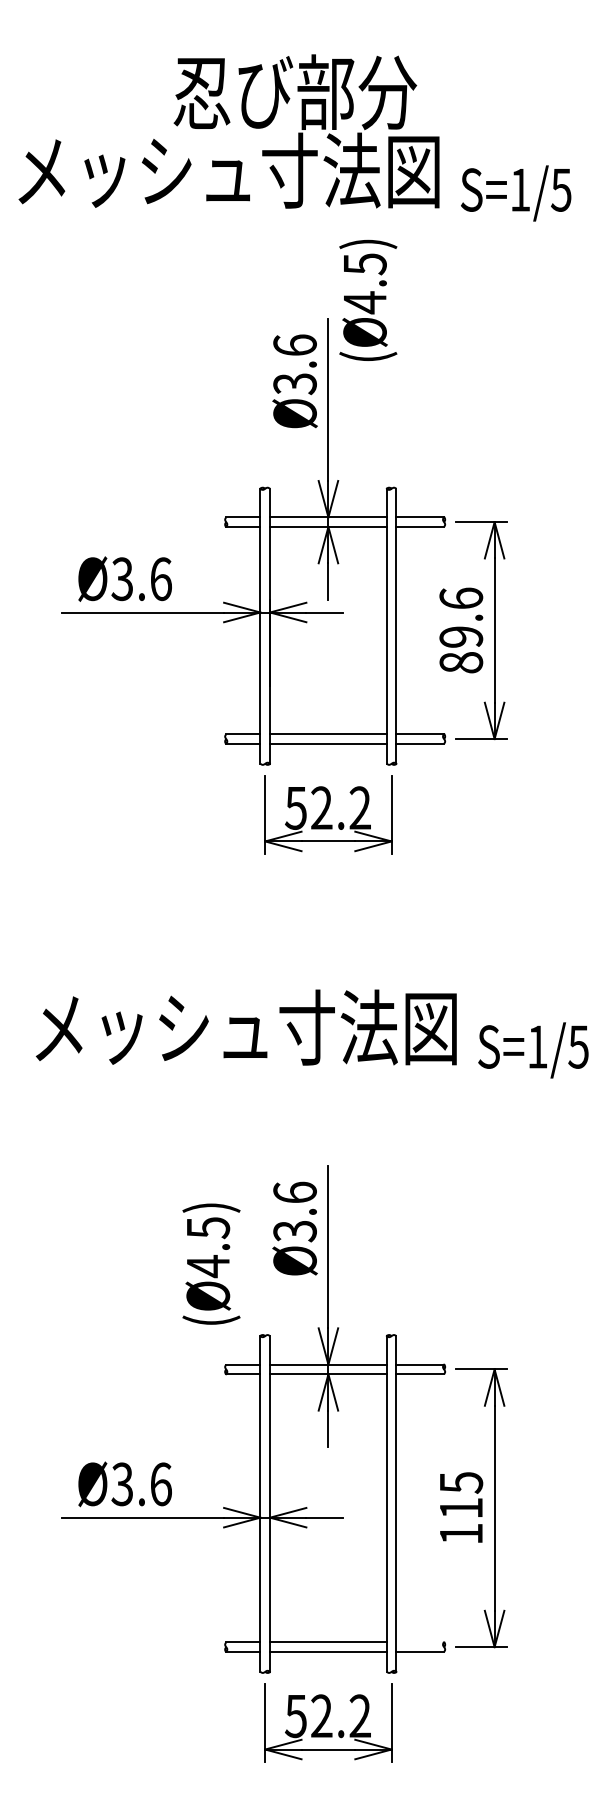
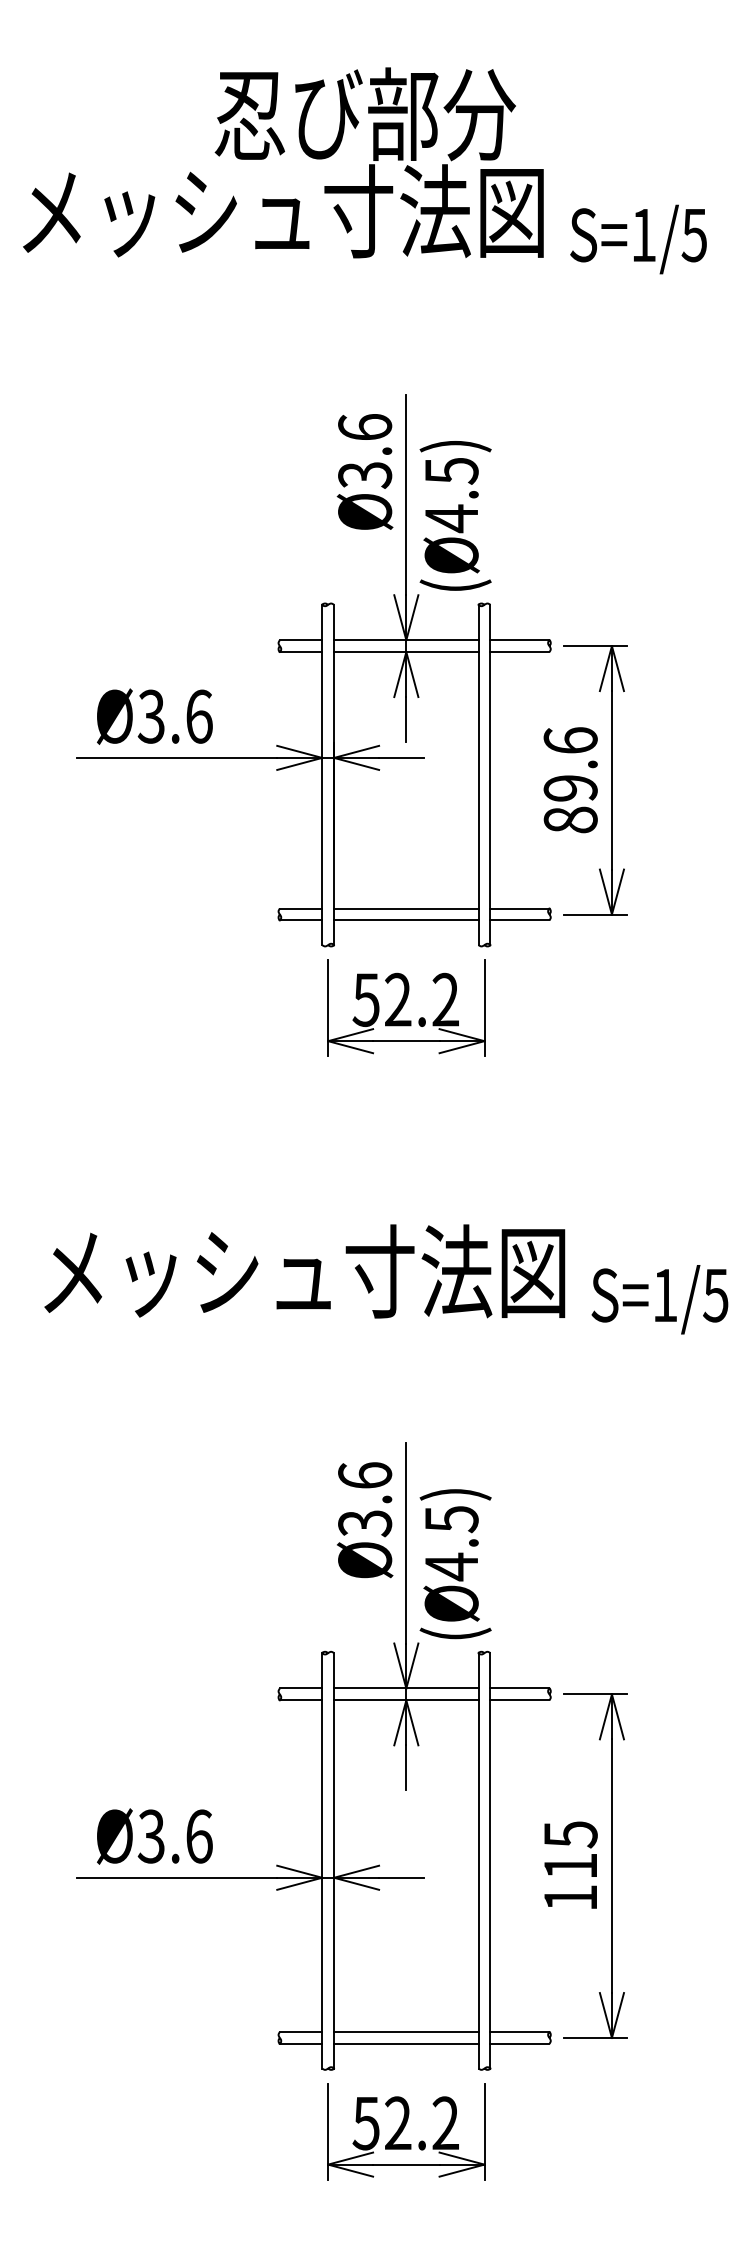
text: (368, 300) -> (455, 515), moved
text: (211, 1264) -> (455, 1564), moved
line: (419, 1641) -> (519, 2031), added

